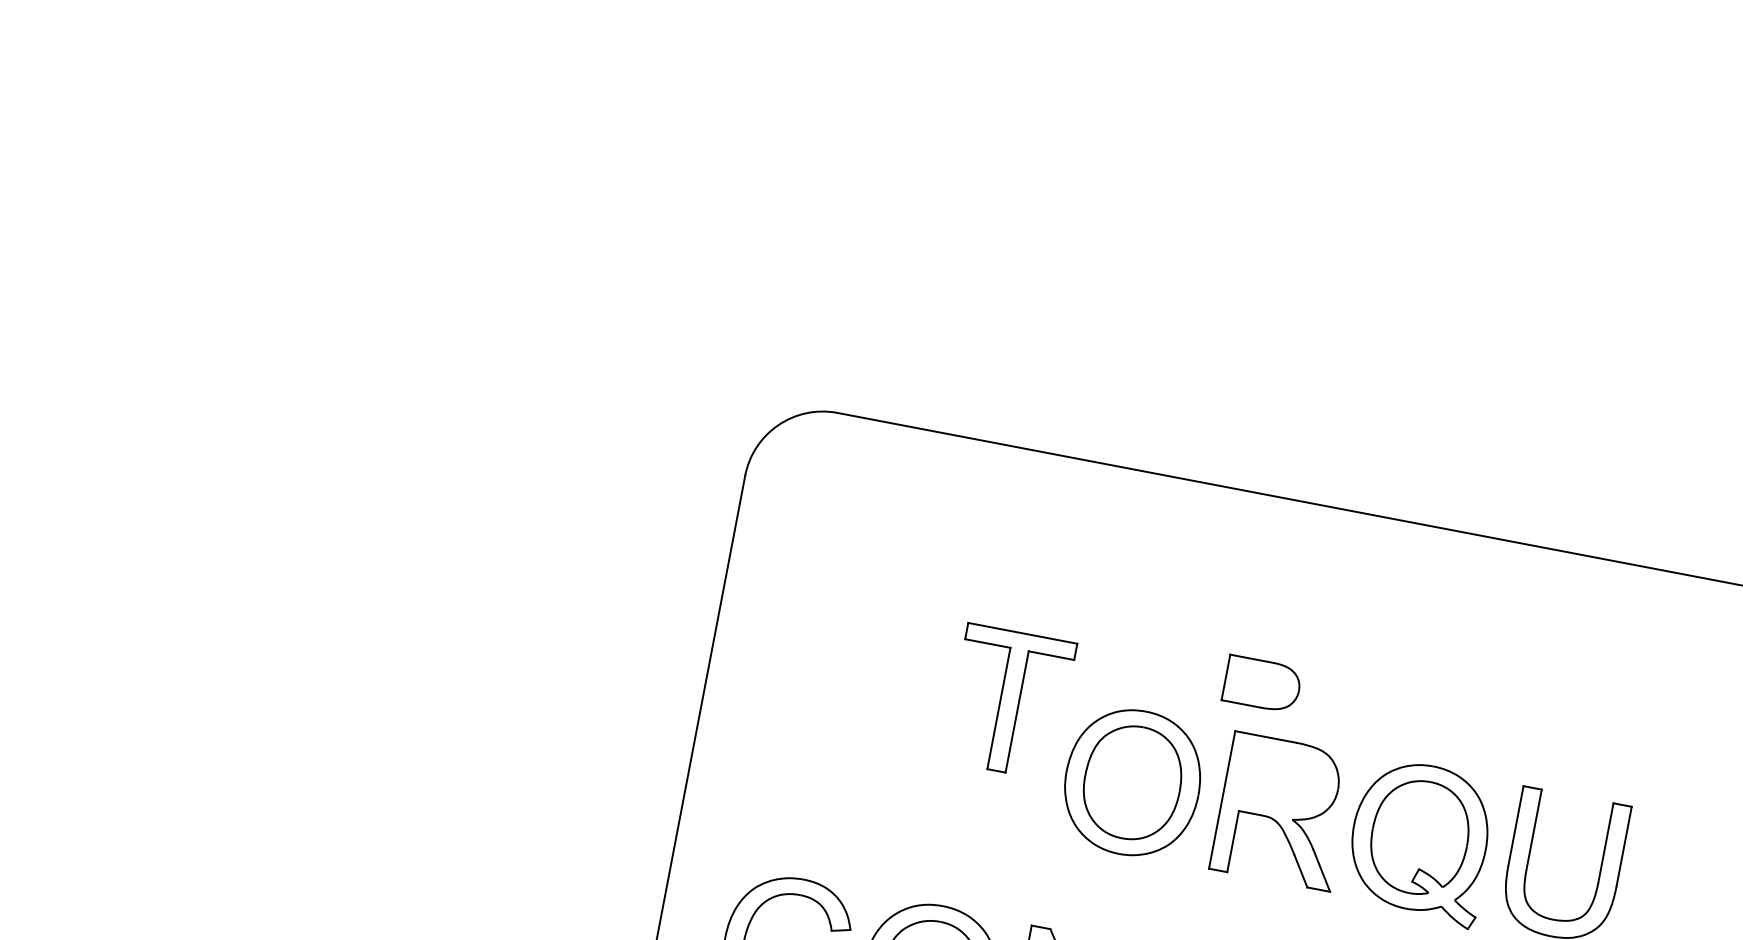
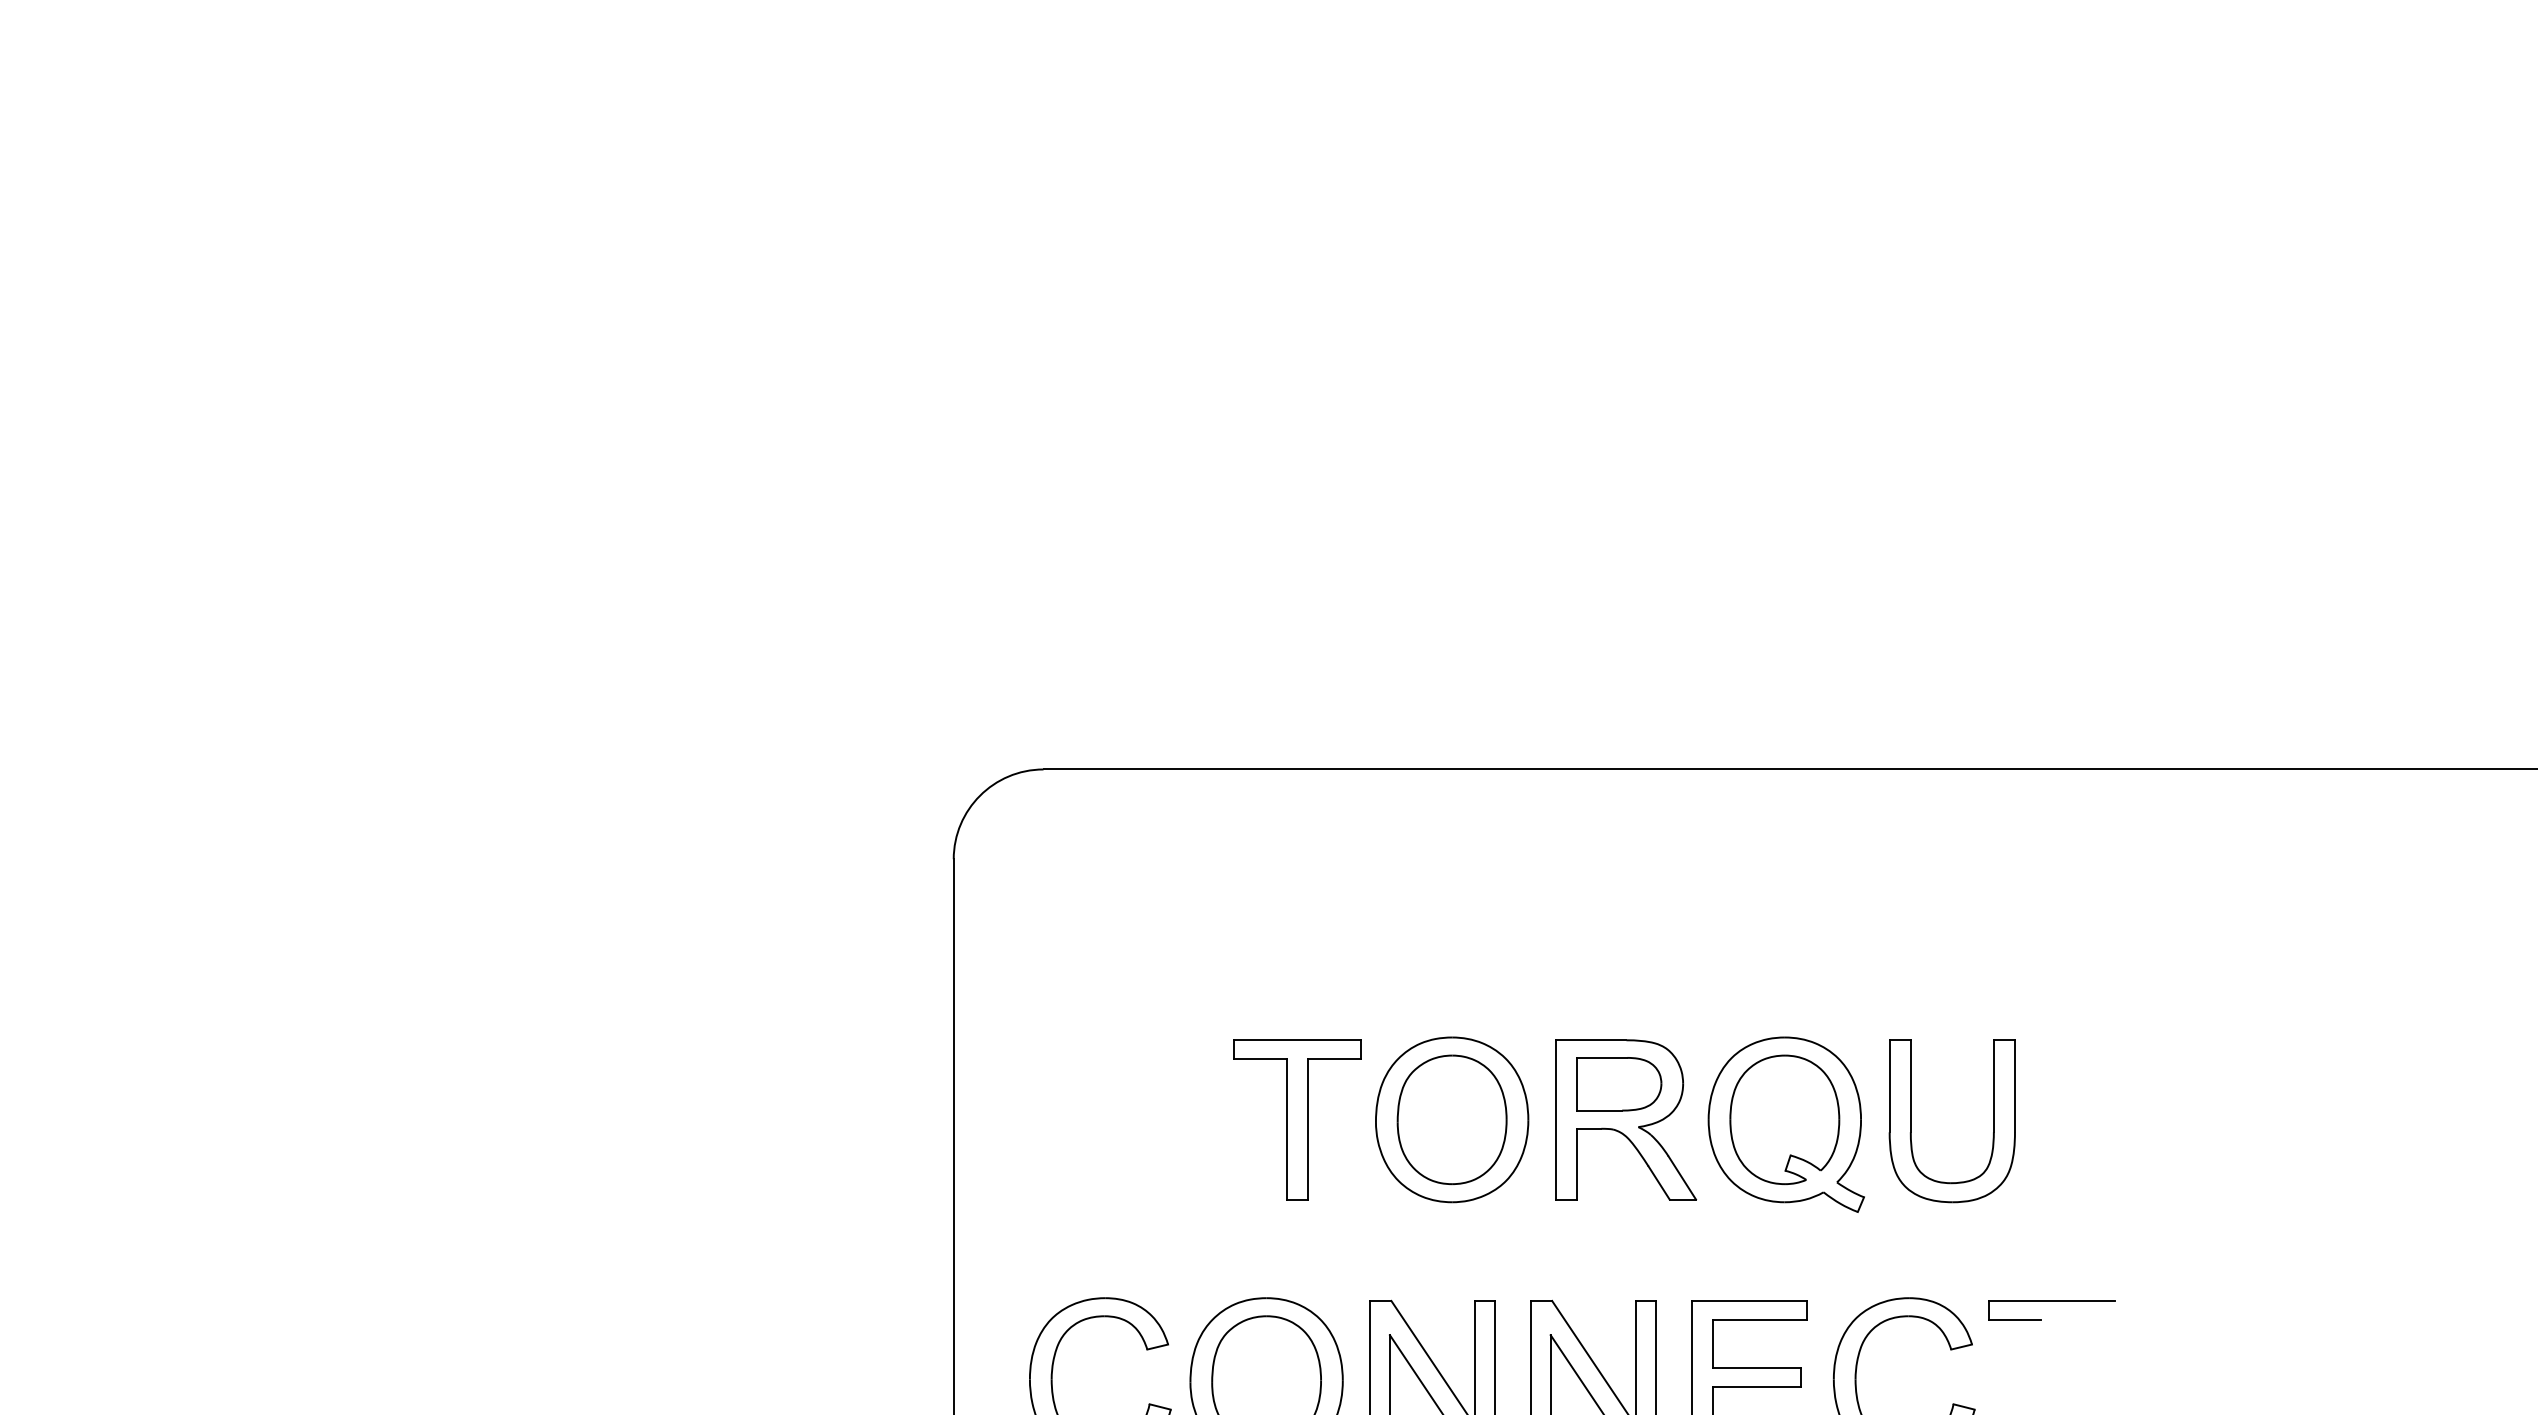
part: (1262, 684) -> (1619, 1084), moved
part: (1009, 701) -> (1297, 1119), moved

